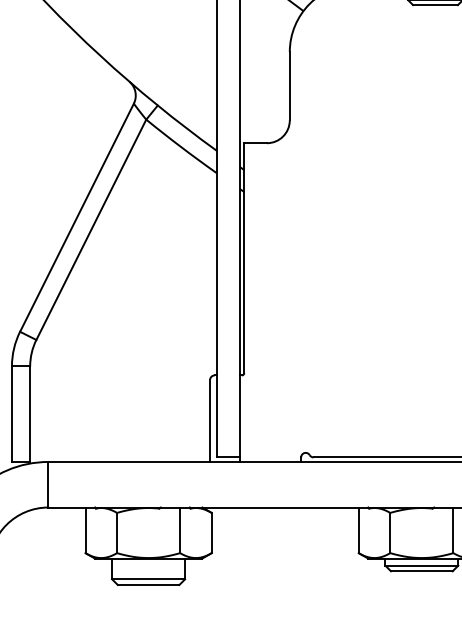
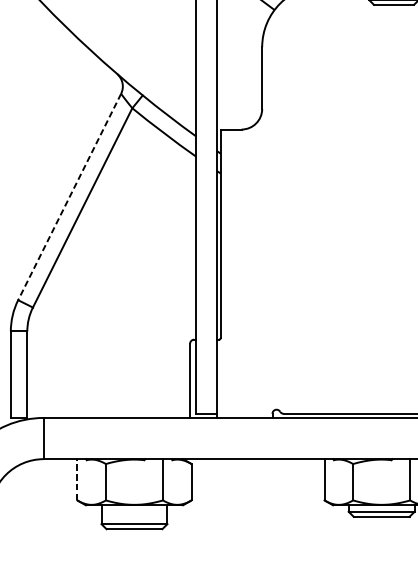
line: (76, 218) -> (69, 197), solid -> dashed
line: (85, 530) -> (77, 479), solid -> dashed

